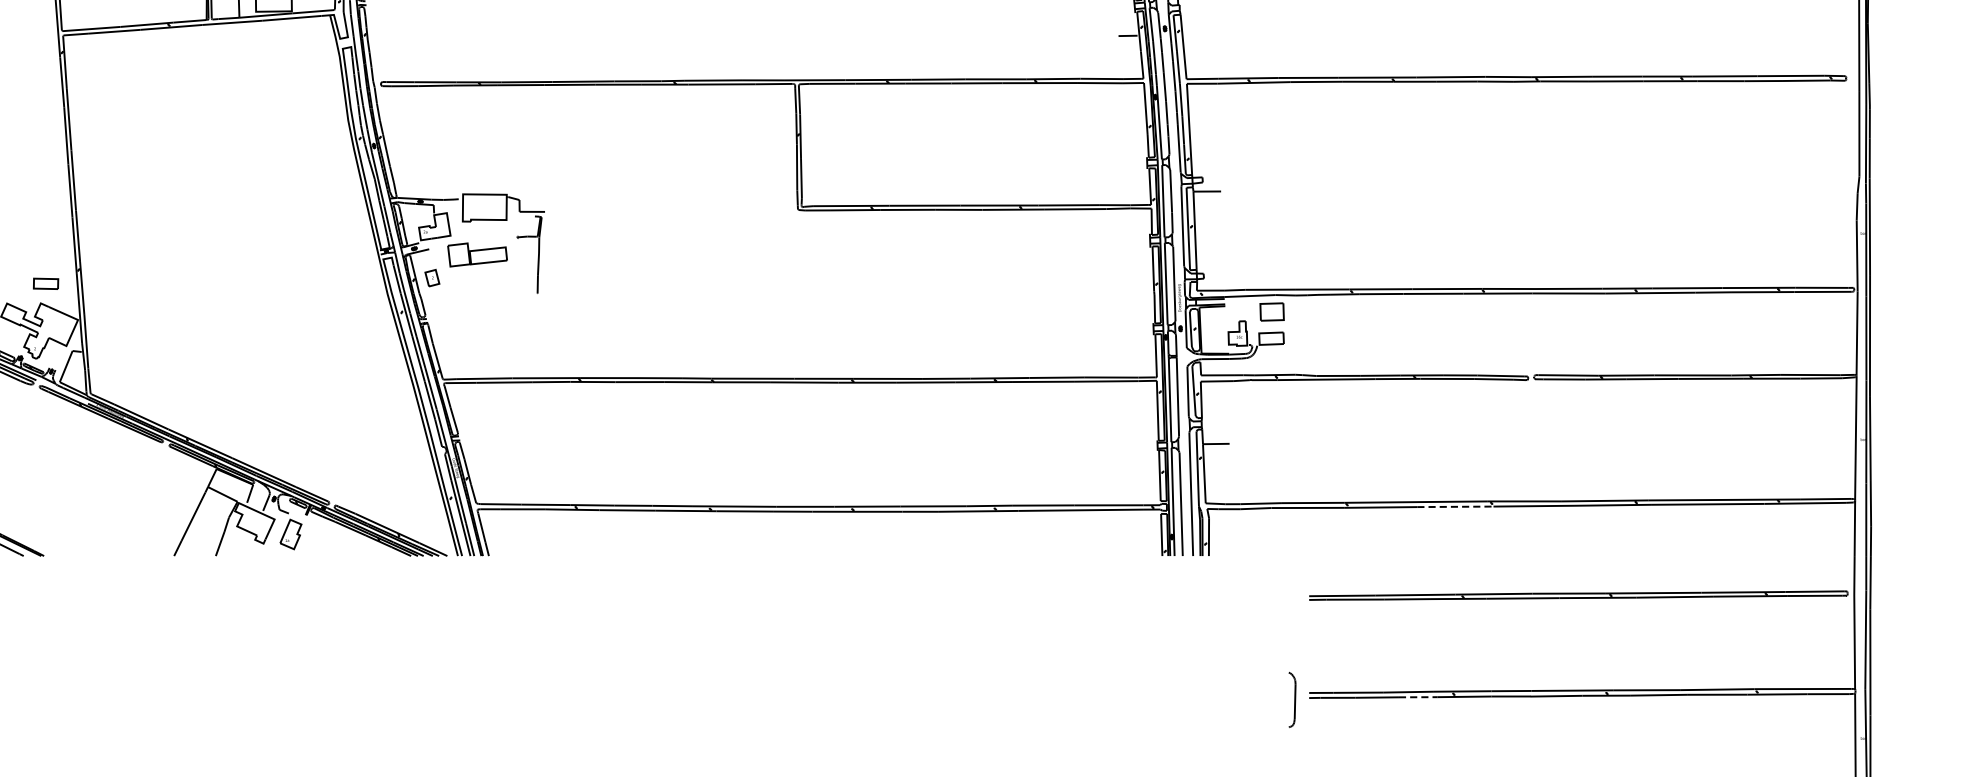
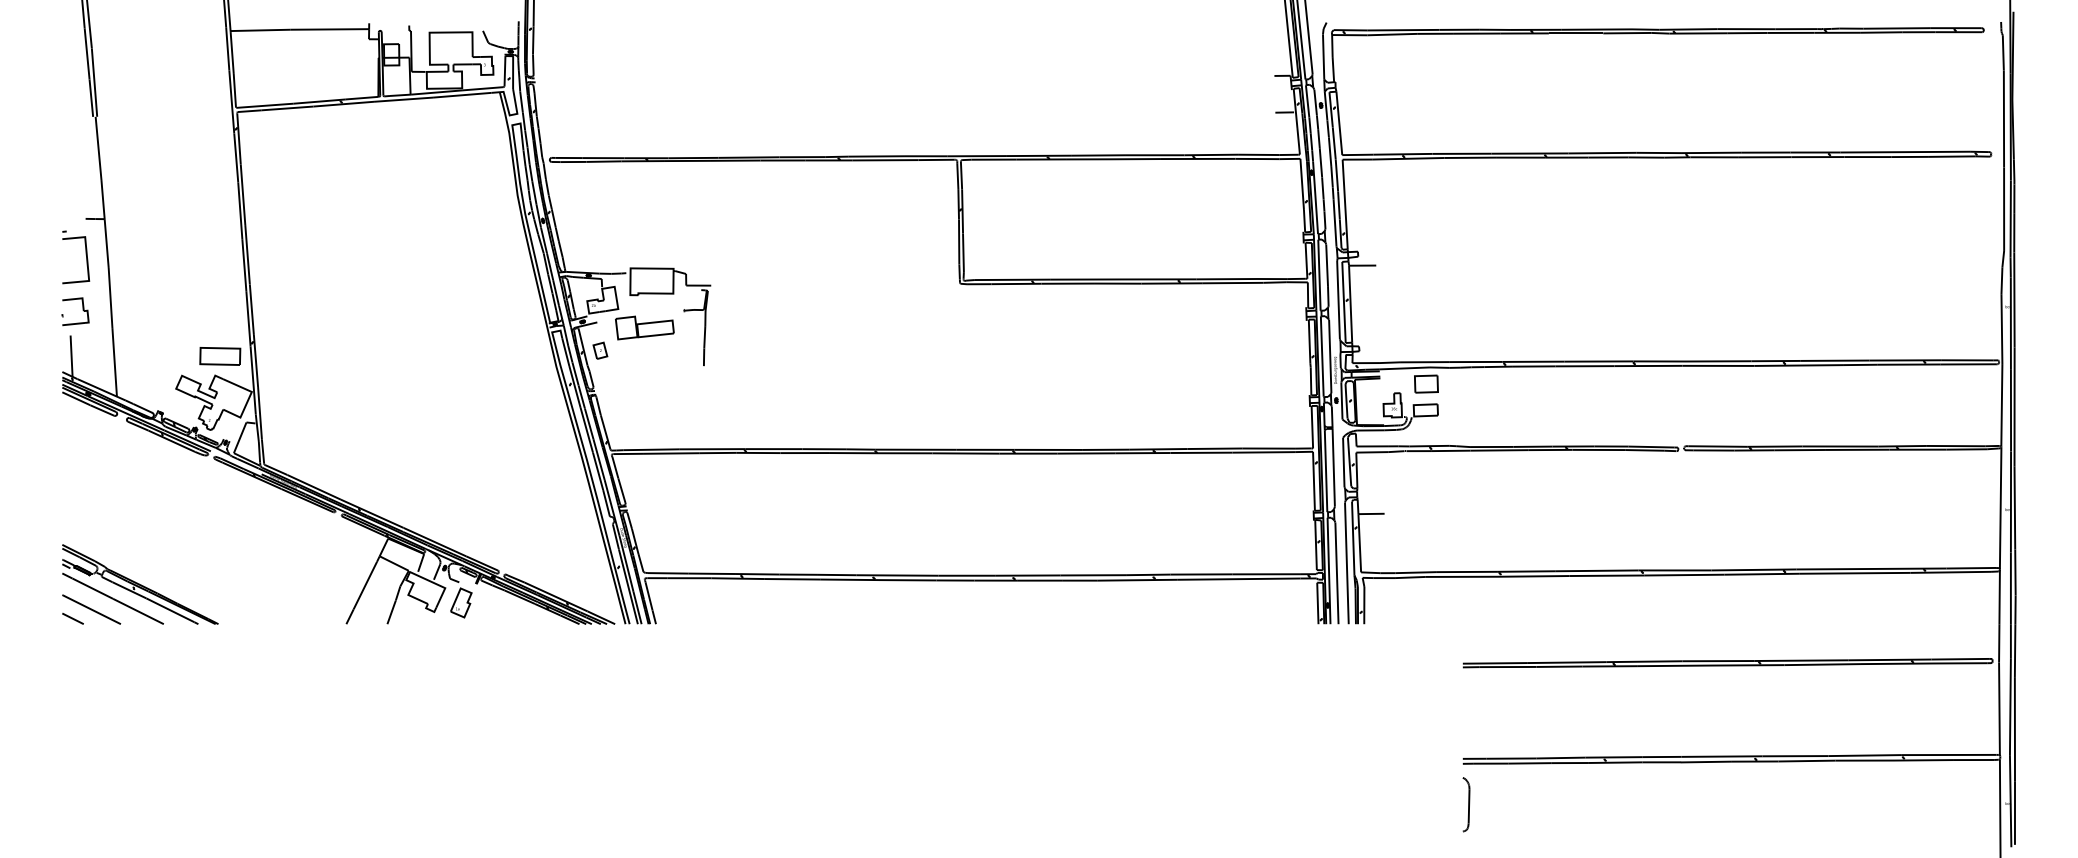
part: (46, 283) -> (220, 356), size x1.67
line: (1456, 506) -> (1607, 575), dashed -> solid
line: (1418, 697) -> (1570, 763), dashed -> solid
part: (1292, 699) -> (1466, 804), moved

